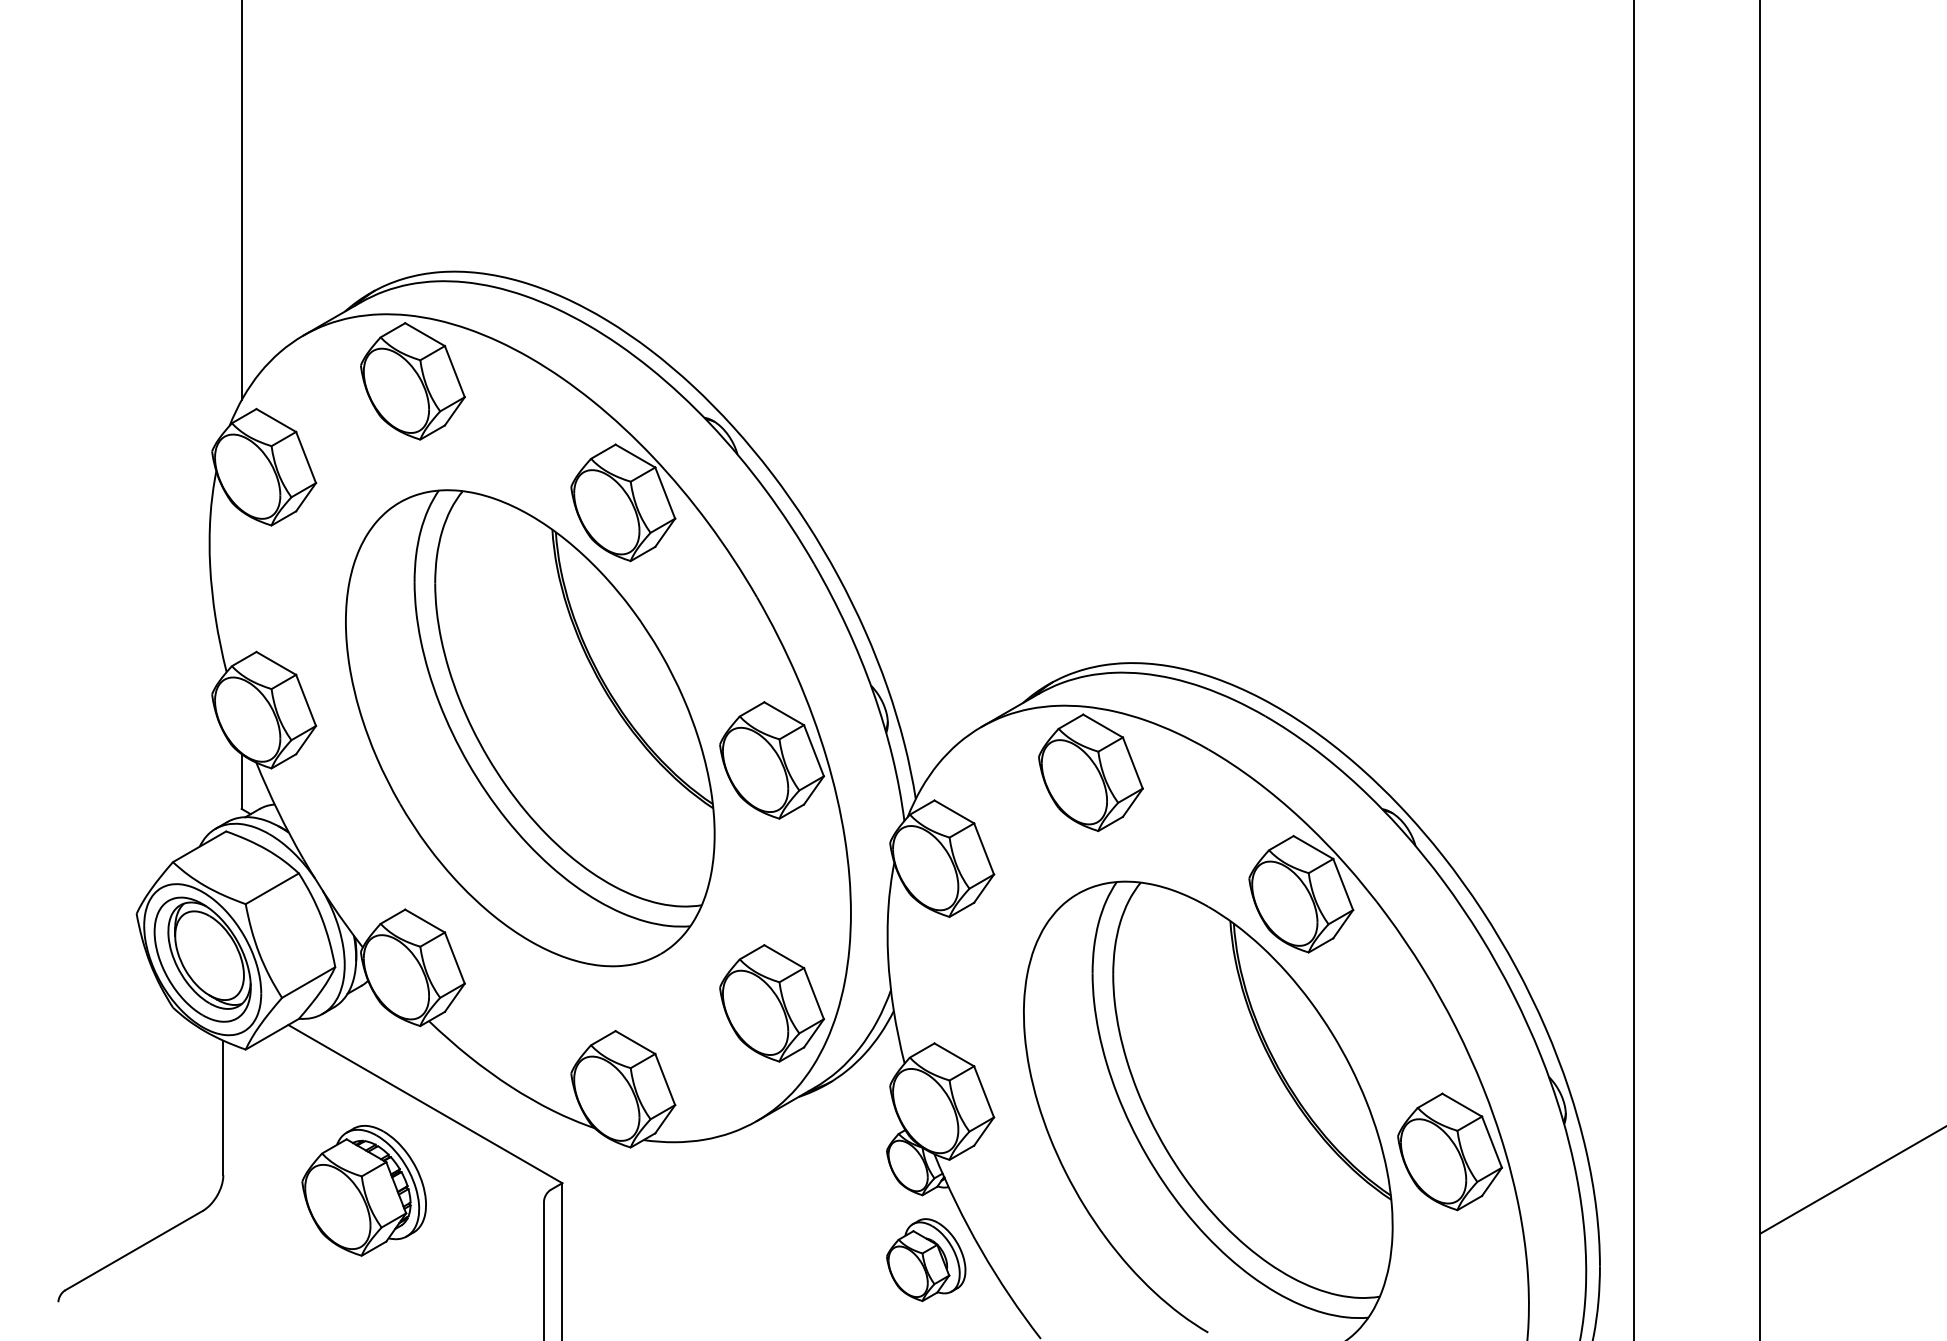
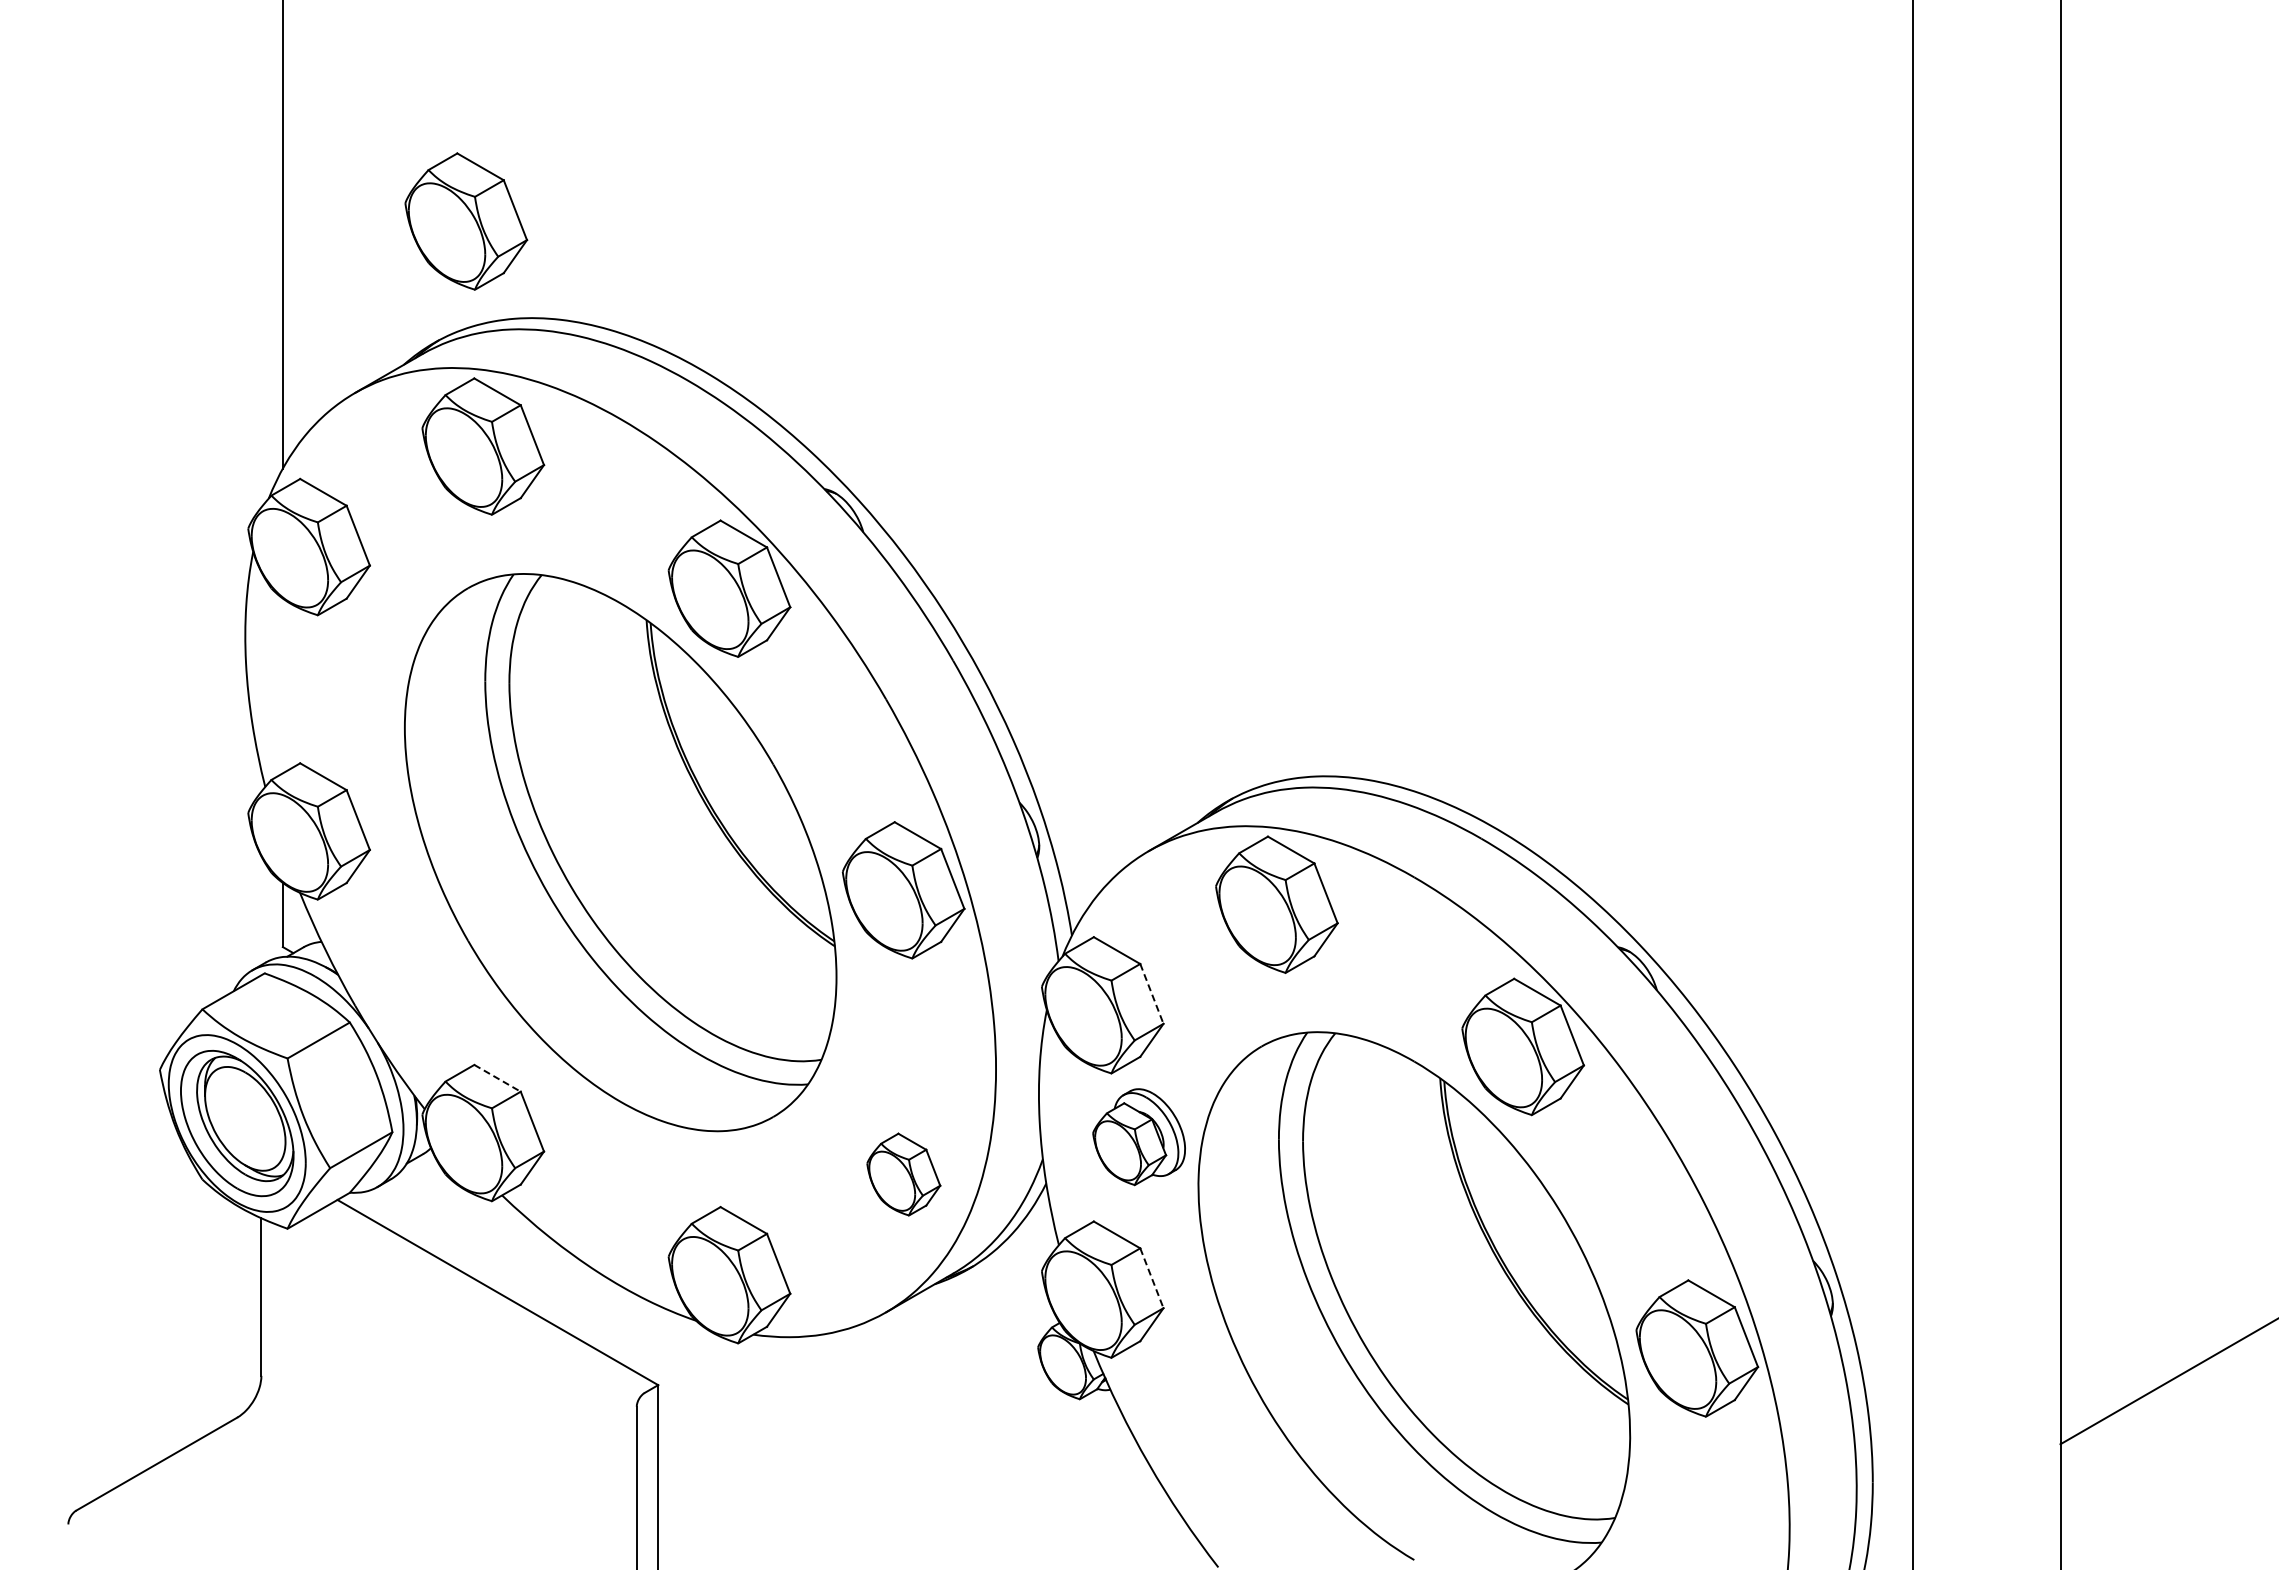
part: (398, 189) -> (466, 221), added
line: (984, 849) -> (1152, 994), solid -> dashed
line: (425, 921) -> (497, 1078), solid -> dashed
part: (771, 1003) -> (903, 1174), size x0.6
line: (984, 1092) -> (1152, 1278), solid -> dashed
part: (364, 1191) -> (426, 1394), removed
part: (925, 1260) -> (1138, 1137), moved

